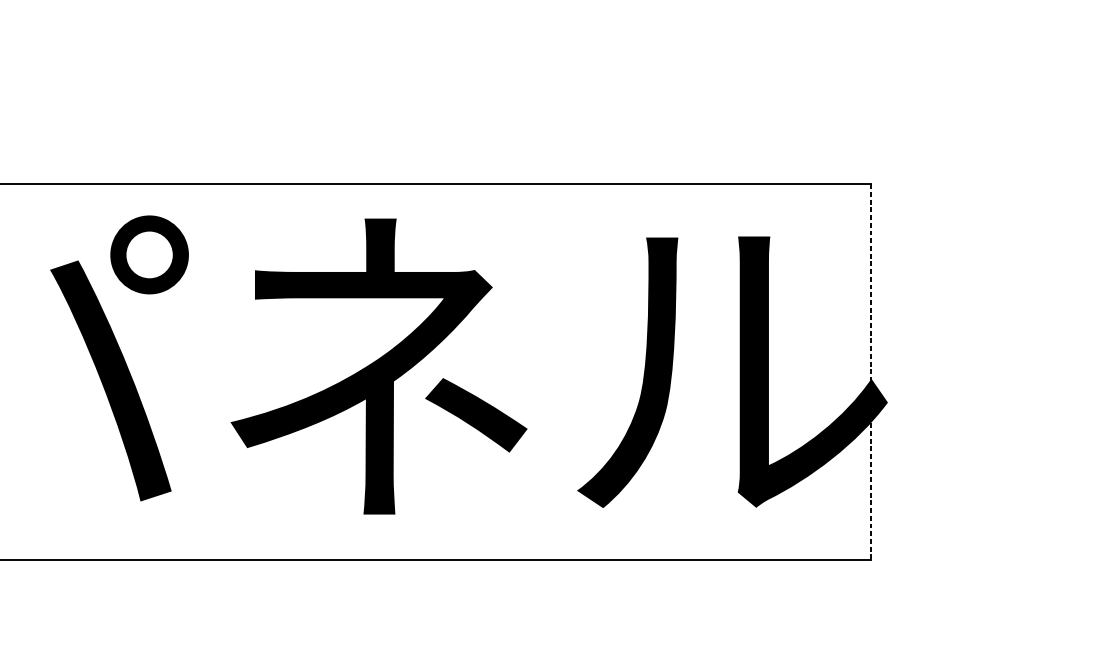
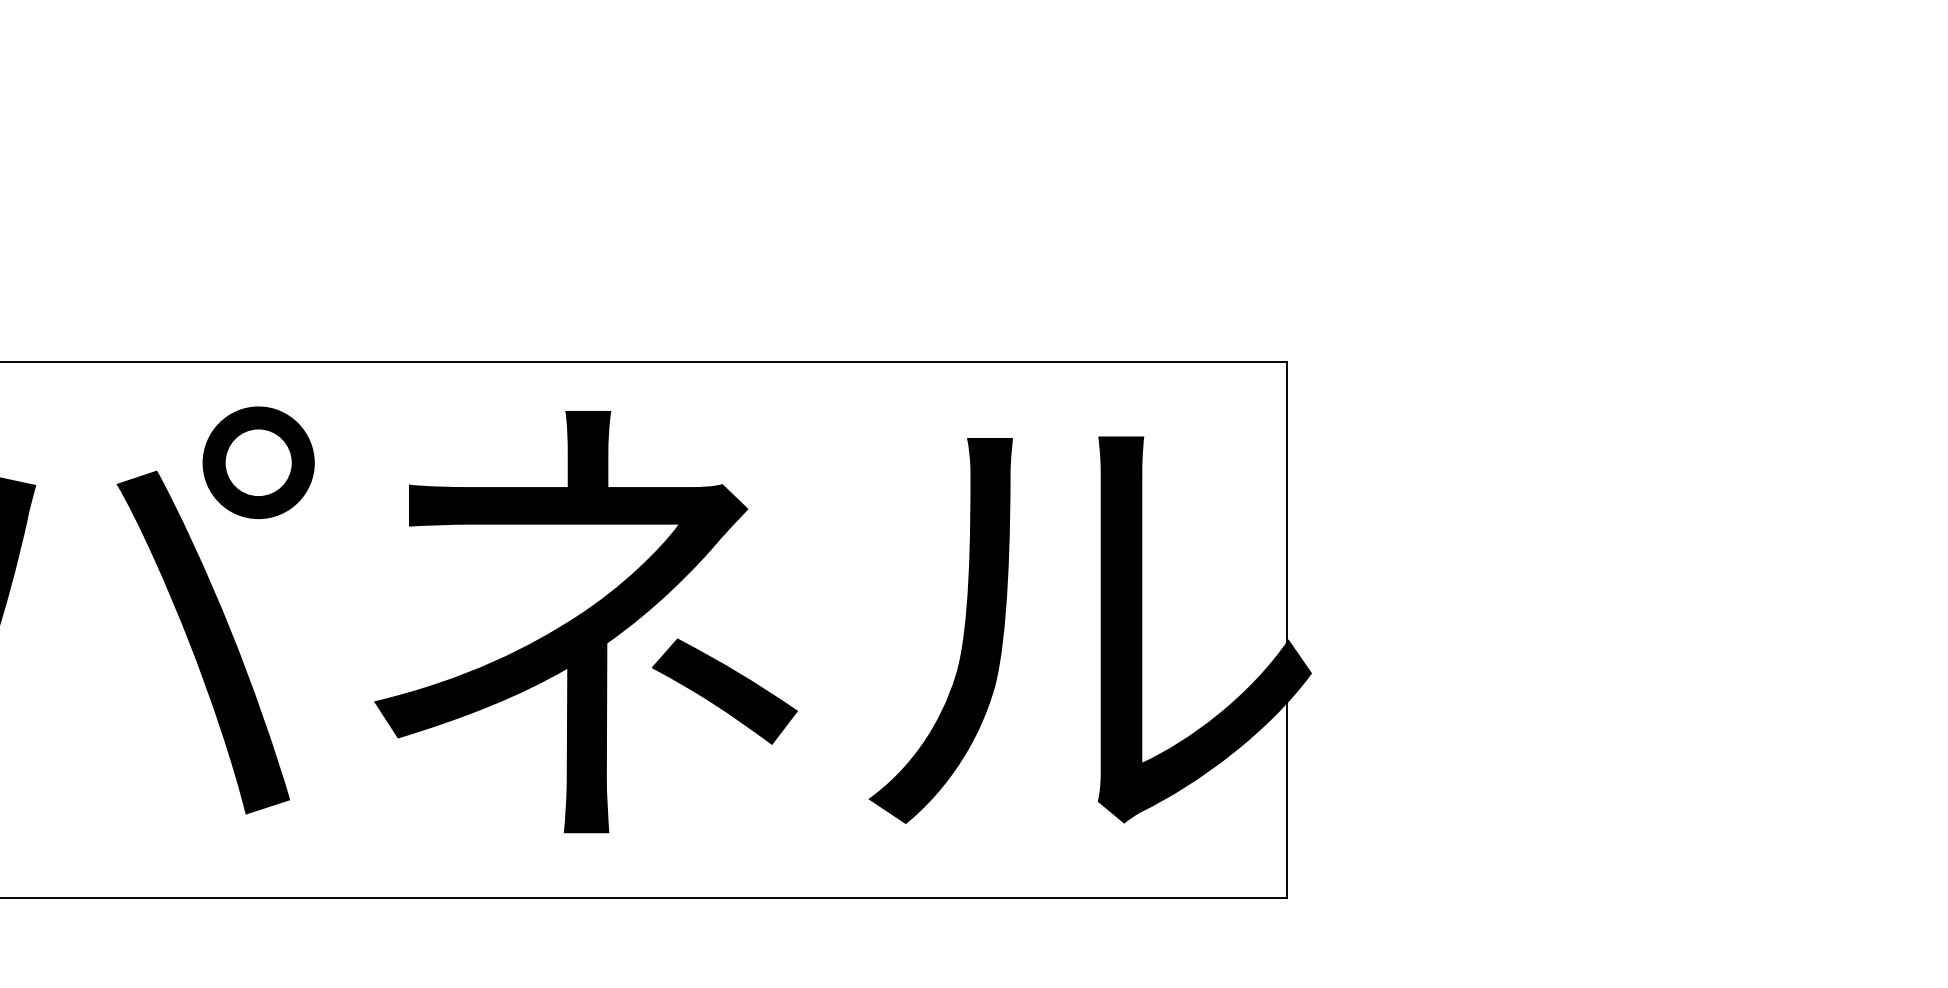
line: (870, 371) -> (1287, 629), dashed -> solid

